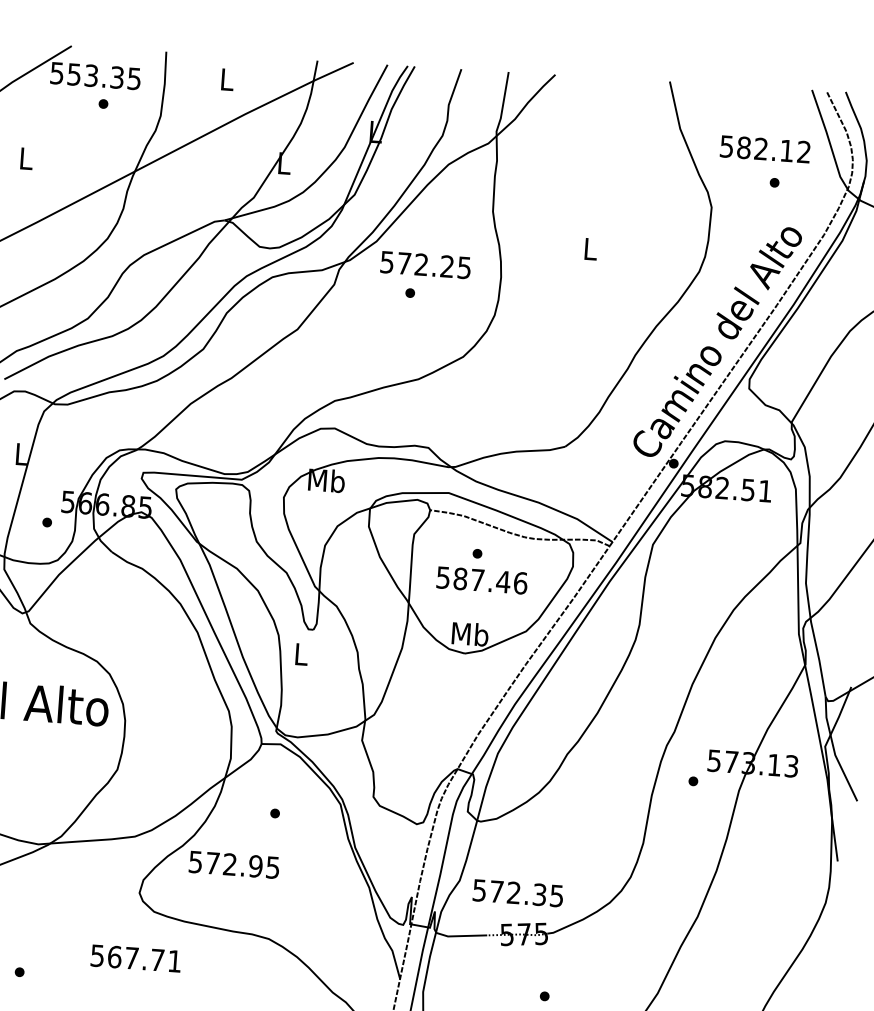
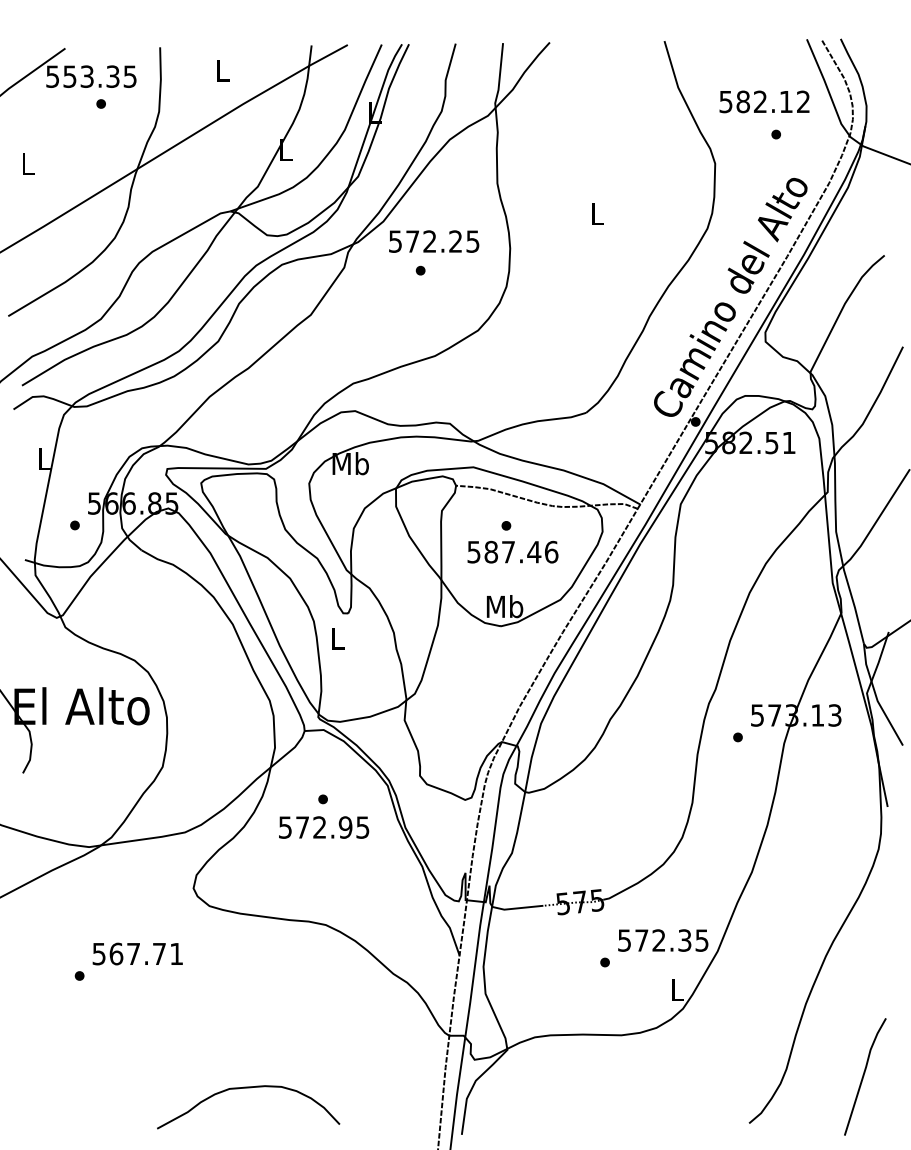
text: (234, 864) -> (324, 827), moved
text: (518, 893) -> (663, 940), moved
text: (135, 958) -> (137, 953), moved

